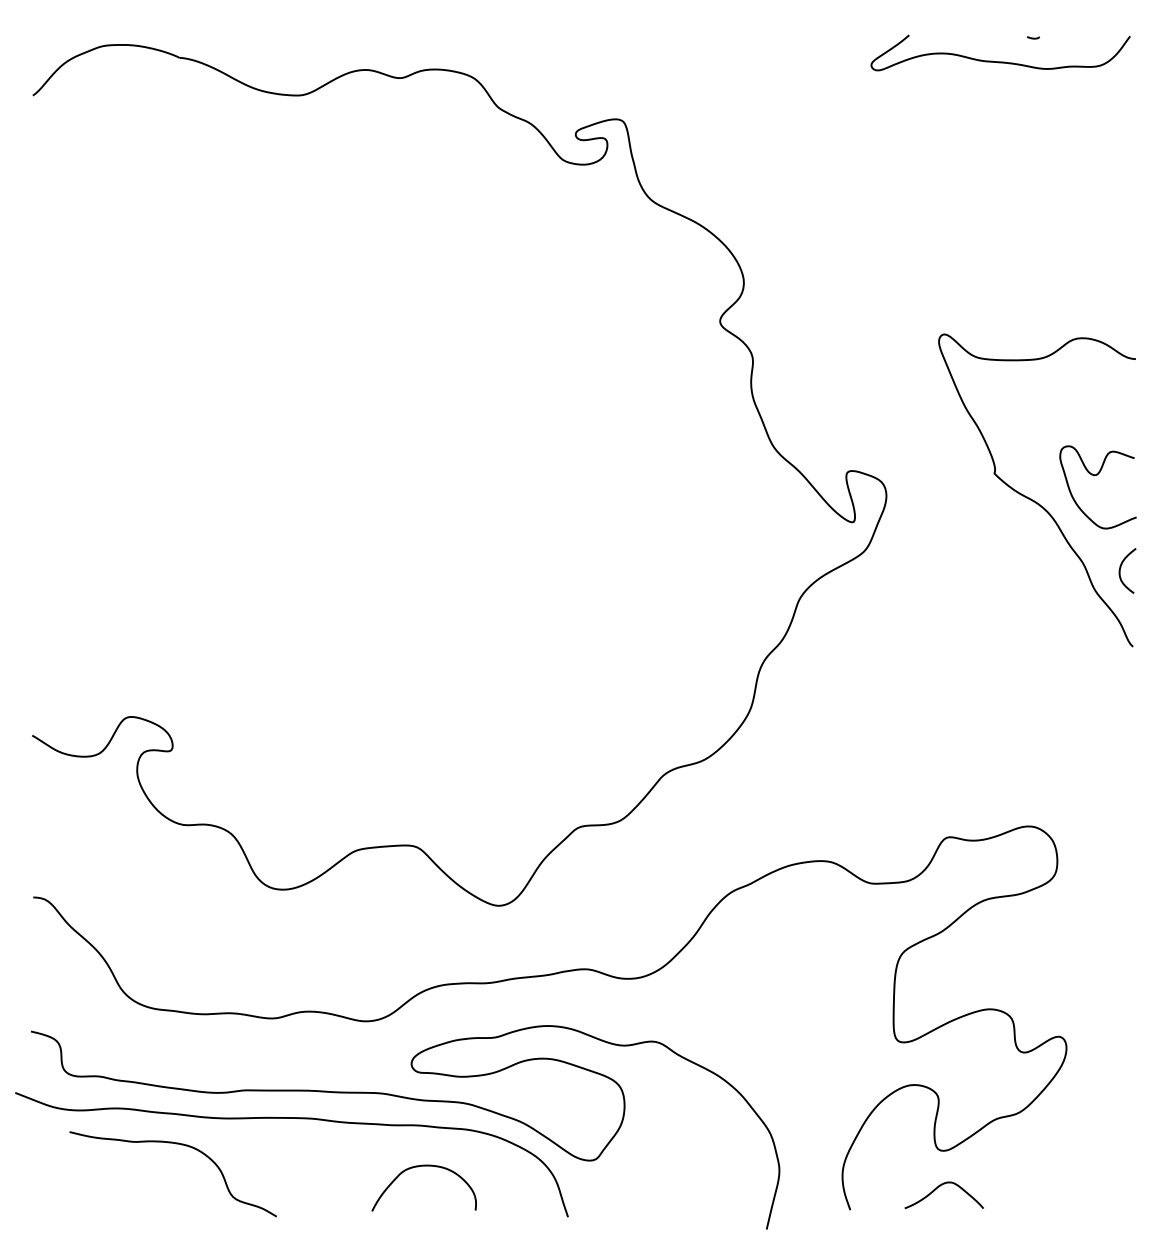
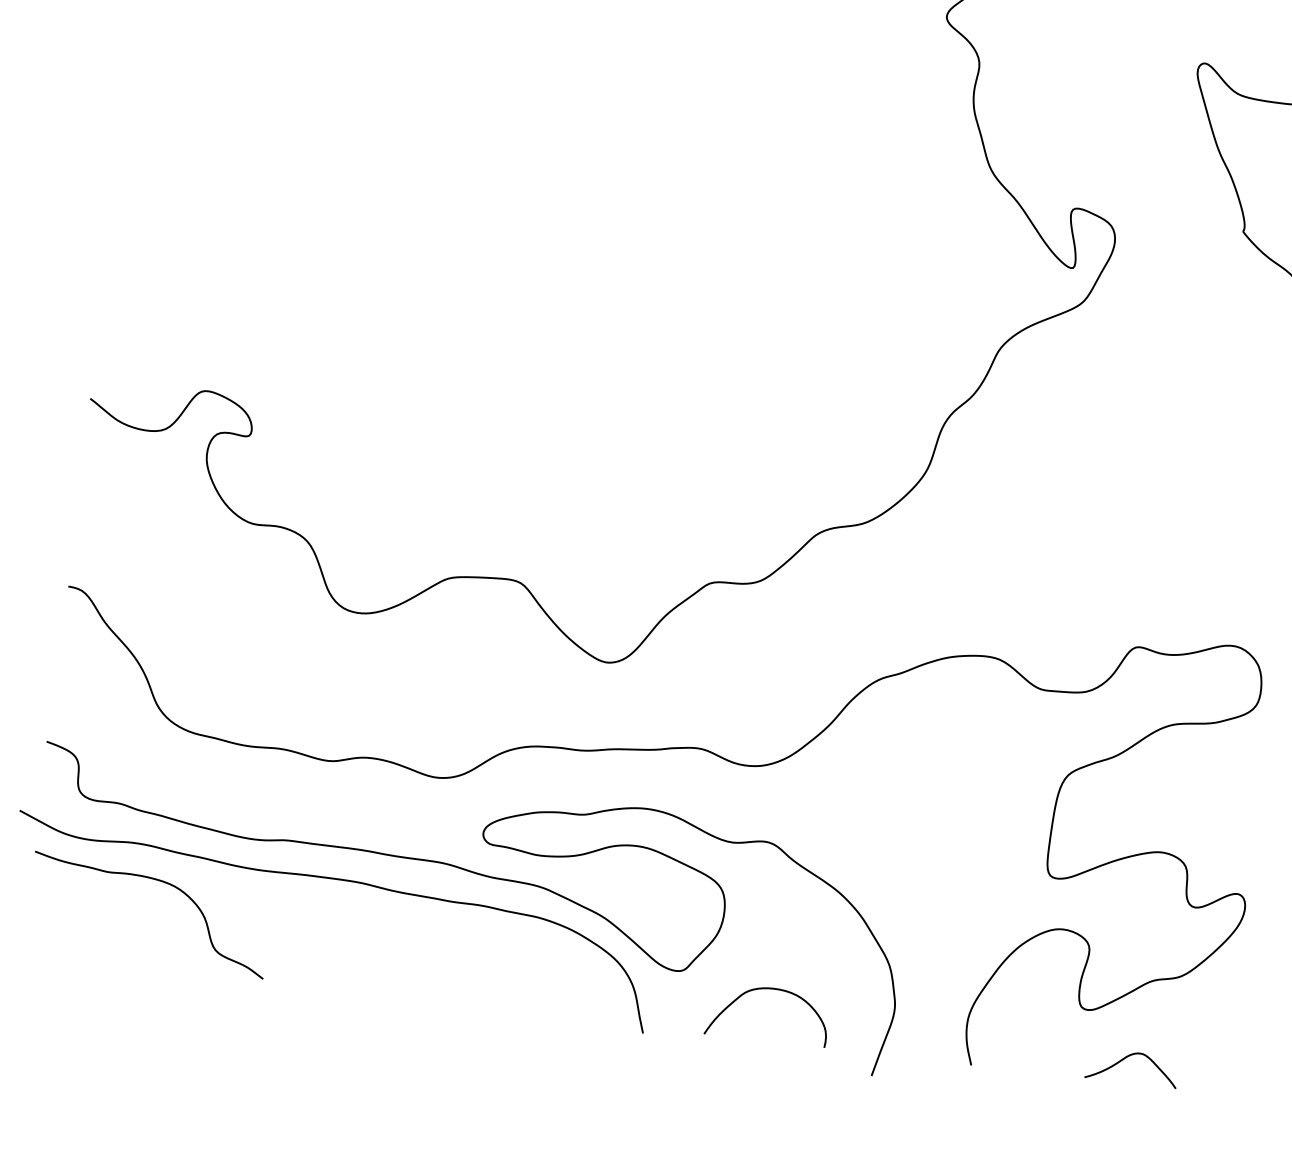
curve: (175, 1144) -> (156, 881), moved
curve: (418, 1167) -> (764, 989), moved
curve: (939, 1187) -> (1127, 1058), moved

